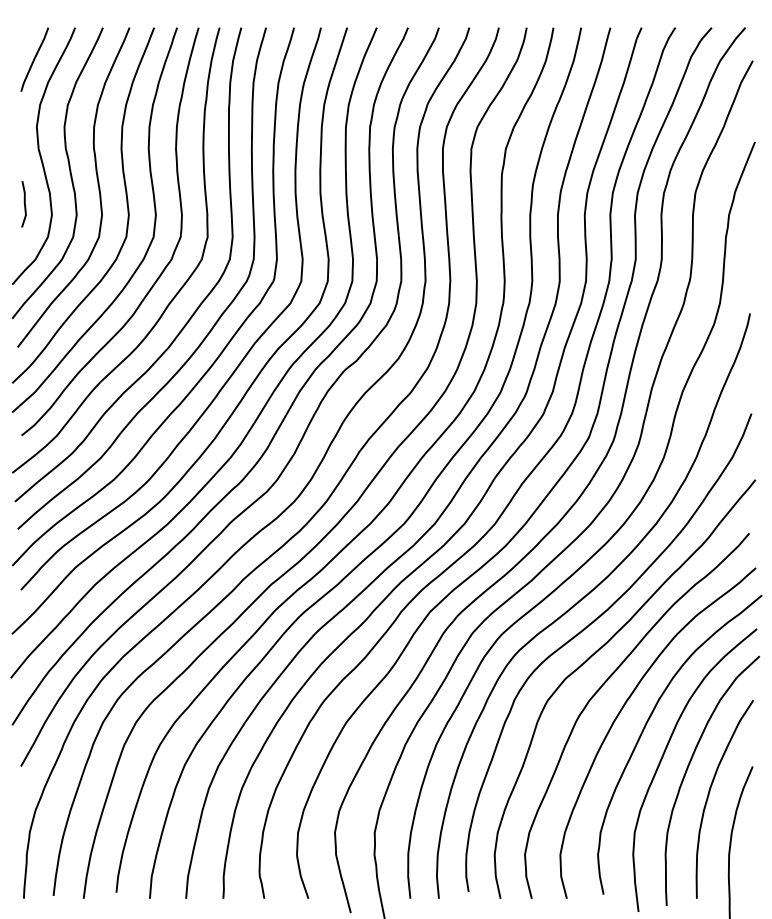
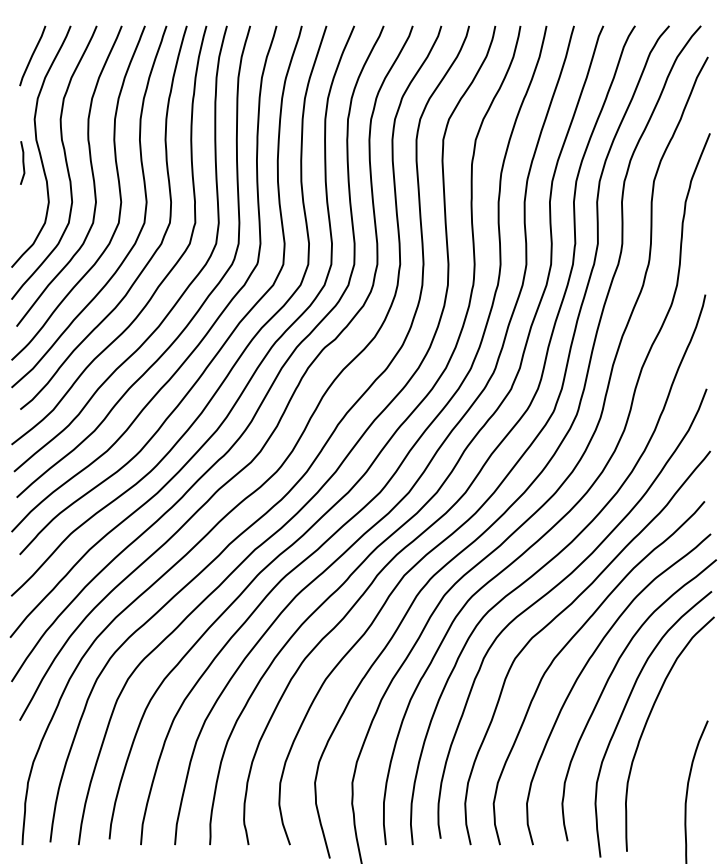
line: (23, 203) -> (22, 162), moved
curve: (709, 795) -> (667, 747), removed

